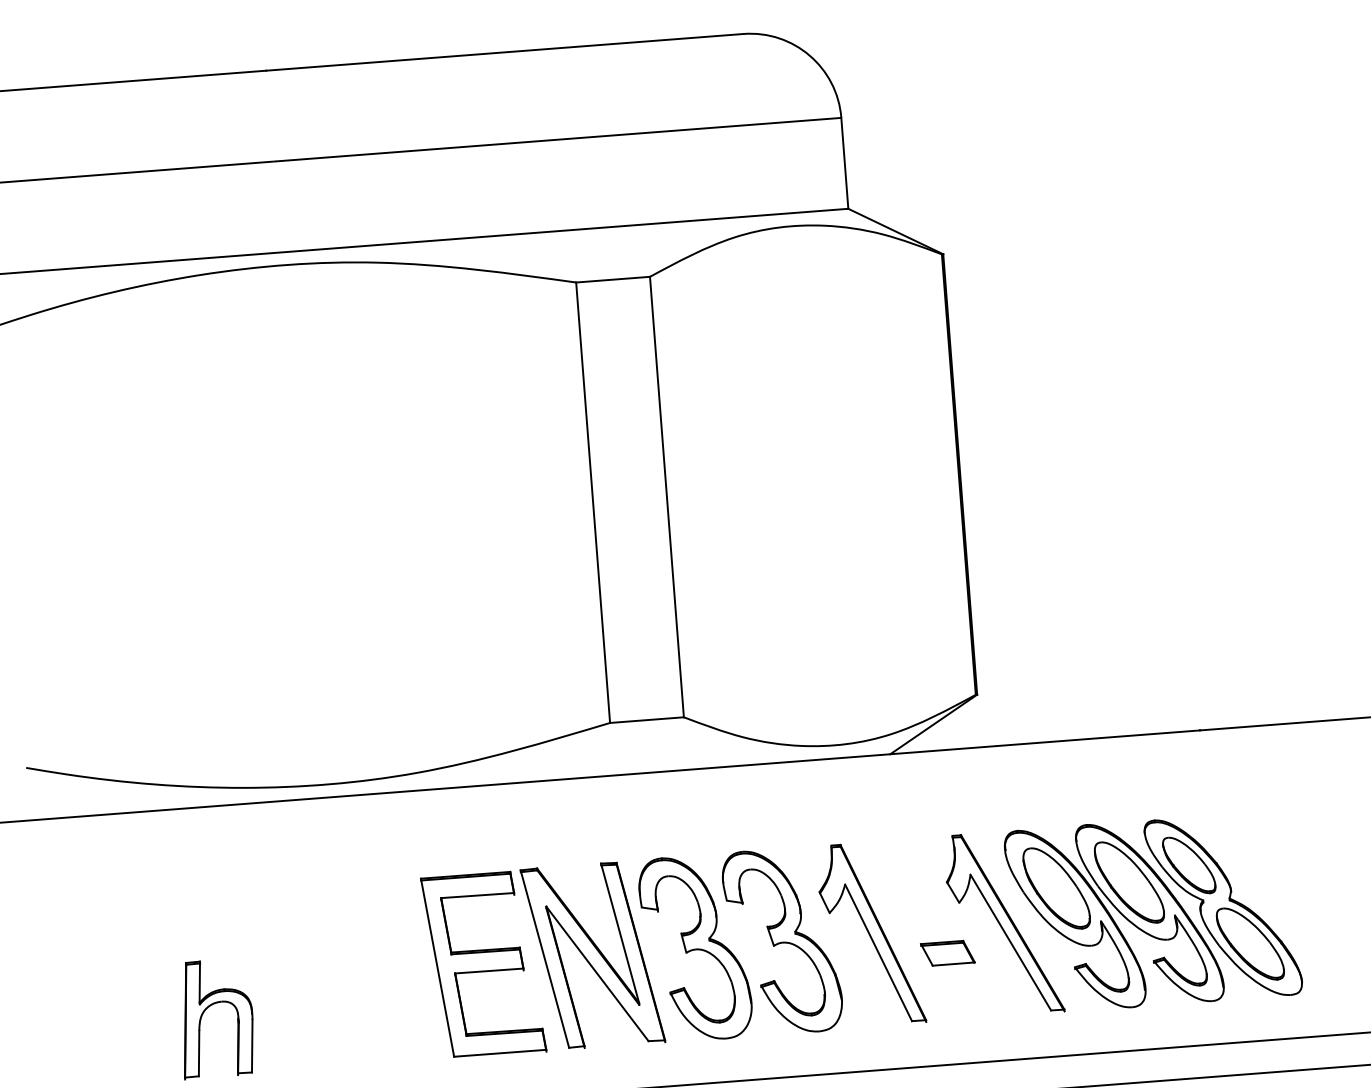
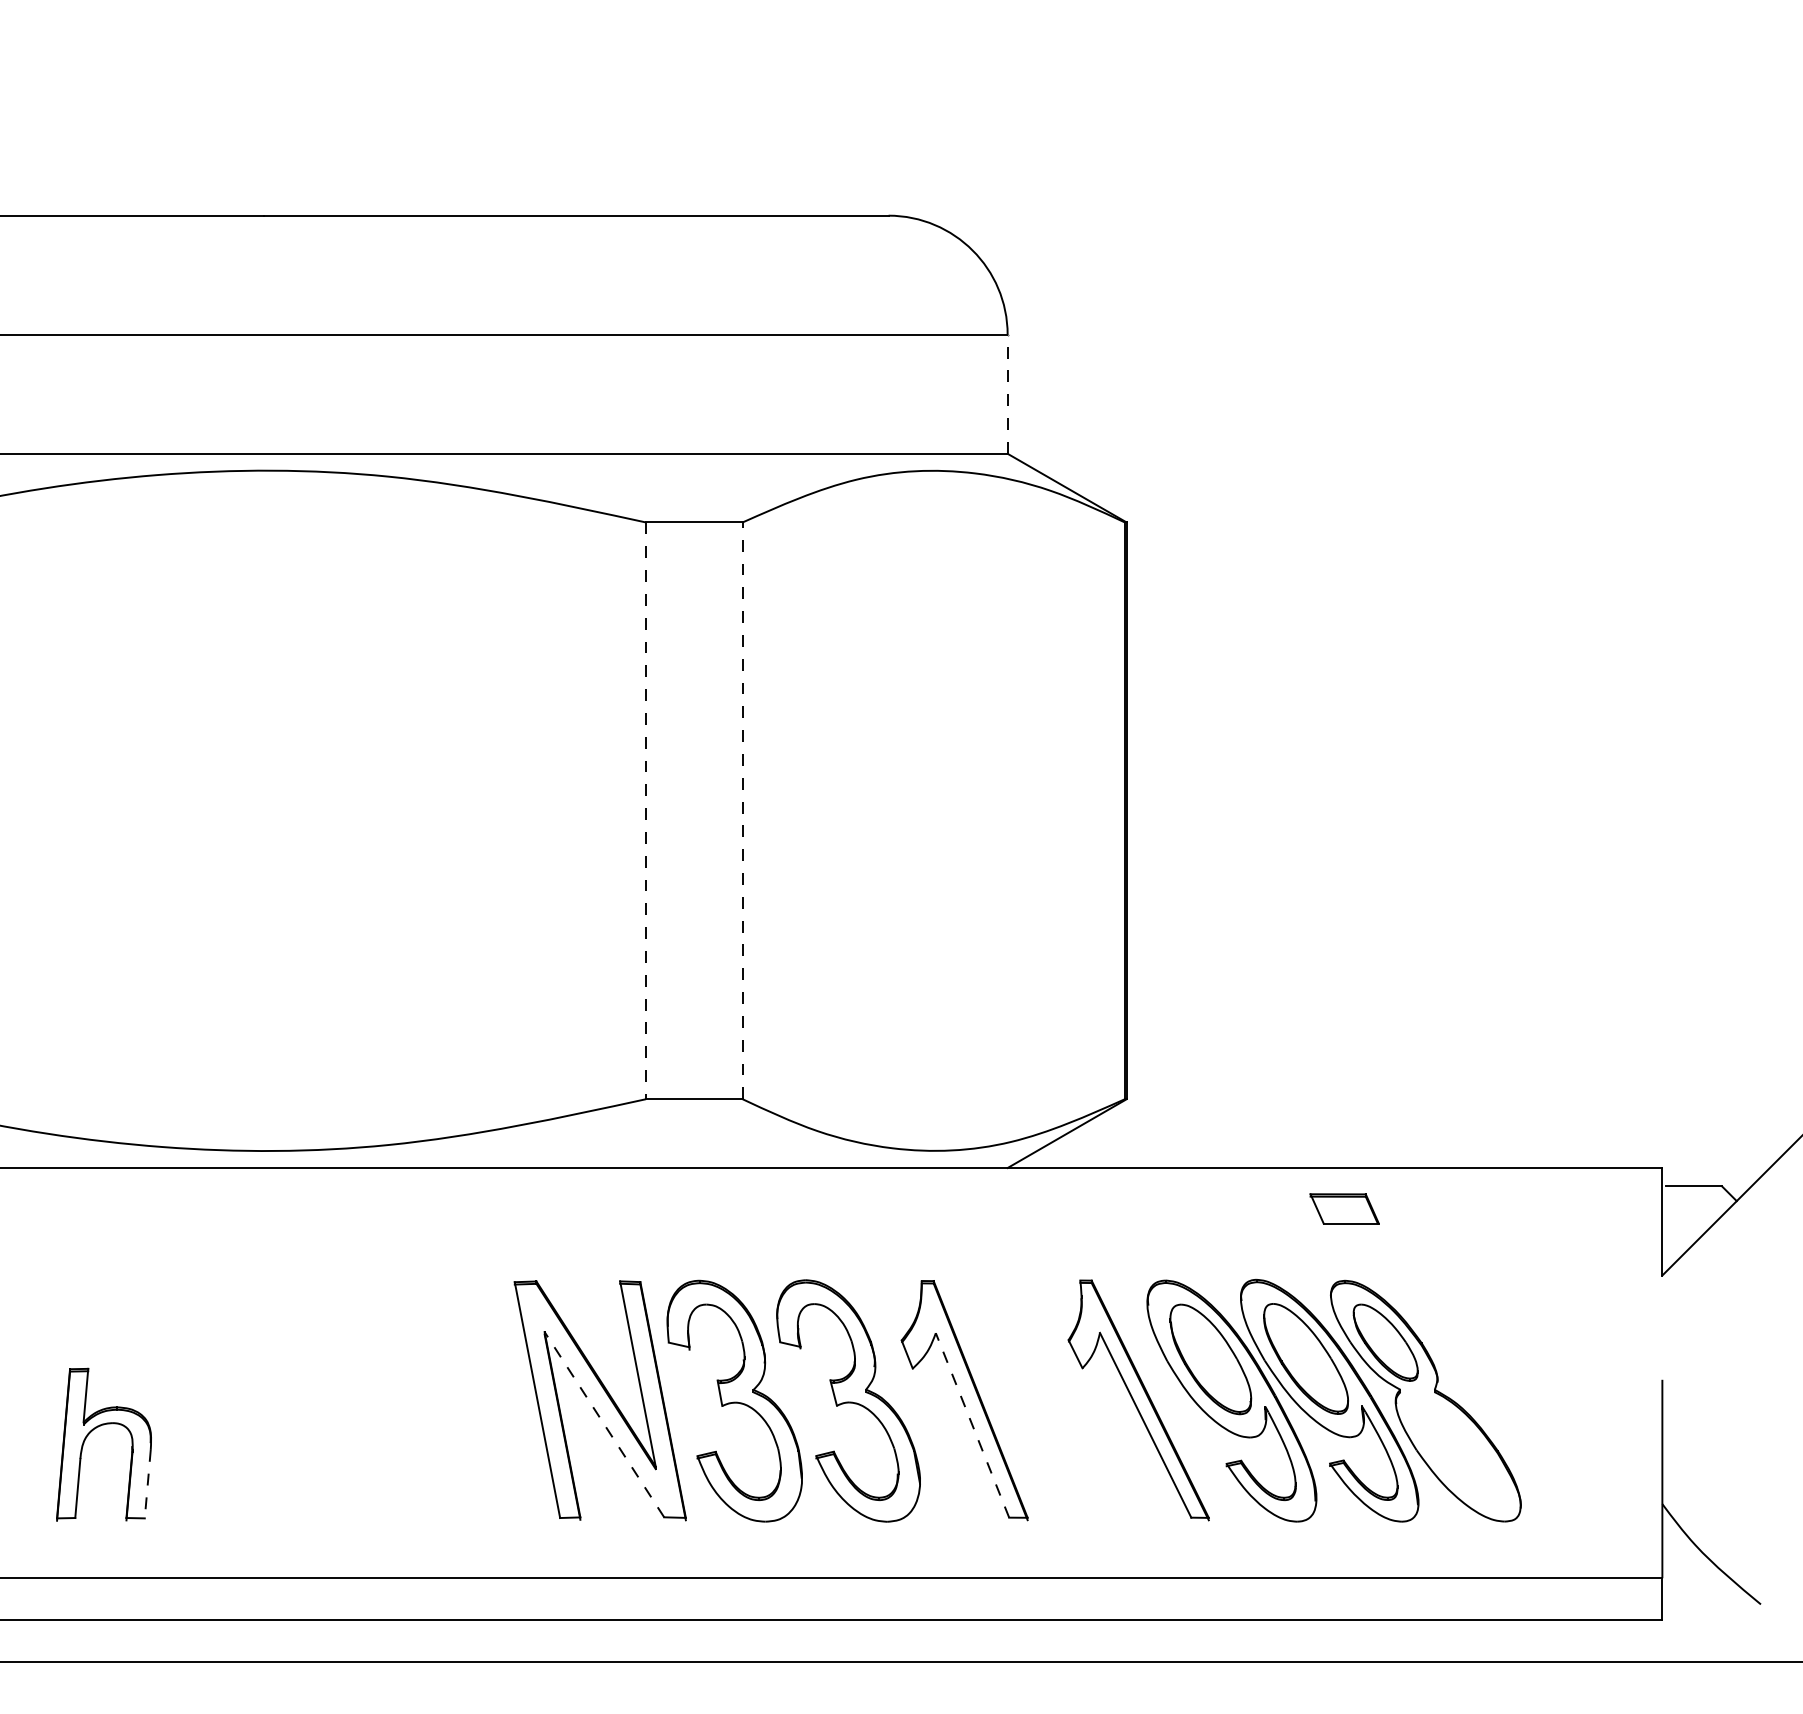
line: (844, 163) -> (1007, 394), solid -> dashed
line: (666, 496) -> (742, 810), solid -> dashed
line: (592, 503) -> (645, 811), solid -> dashed
part: (1250, 944) -> (1457, 1451), removed
line: (878, 952) -> (972, 1424), solid -> dashed
part: (947, 952) -> (1344, 1208), moved
part: (483, 964) -> (457, 1401), removed
line: (597, 973) -> (604, 1424), solid -> dashed
line: (252, 1046) -> (147, 1484), solid -> dashed

